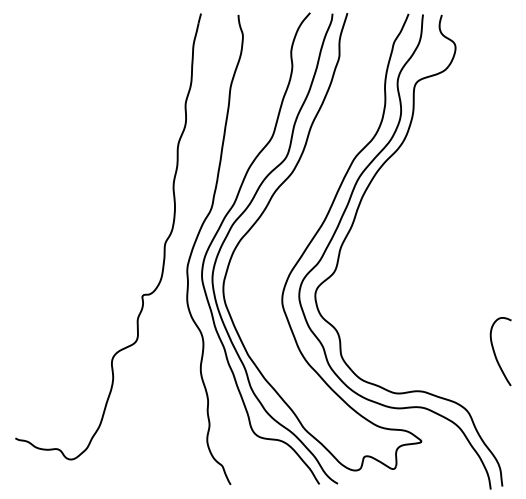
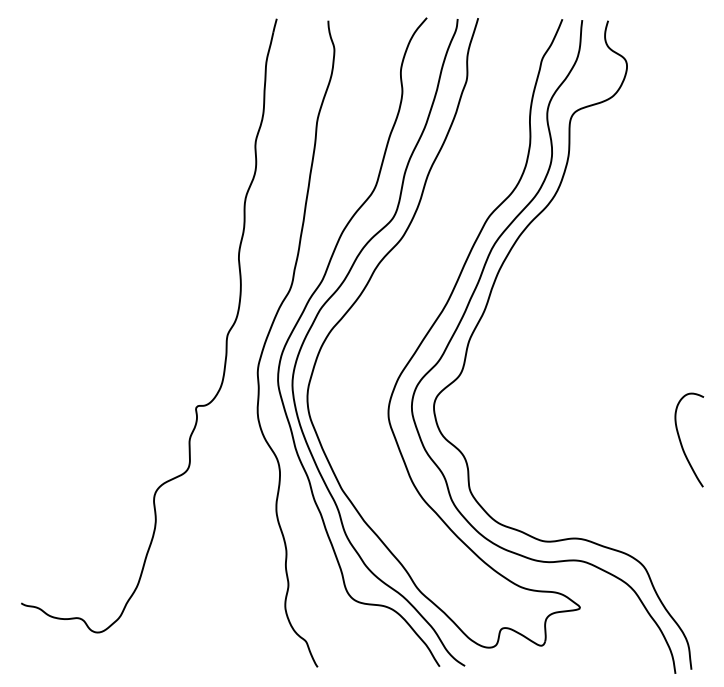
curve: (495, 352) -> (681, 441), moved

